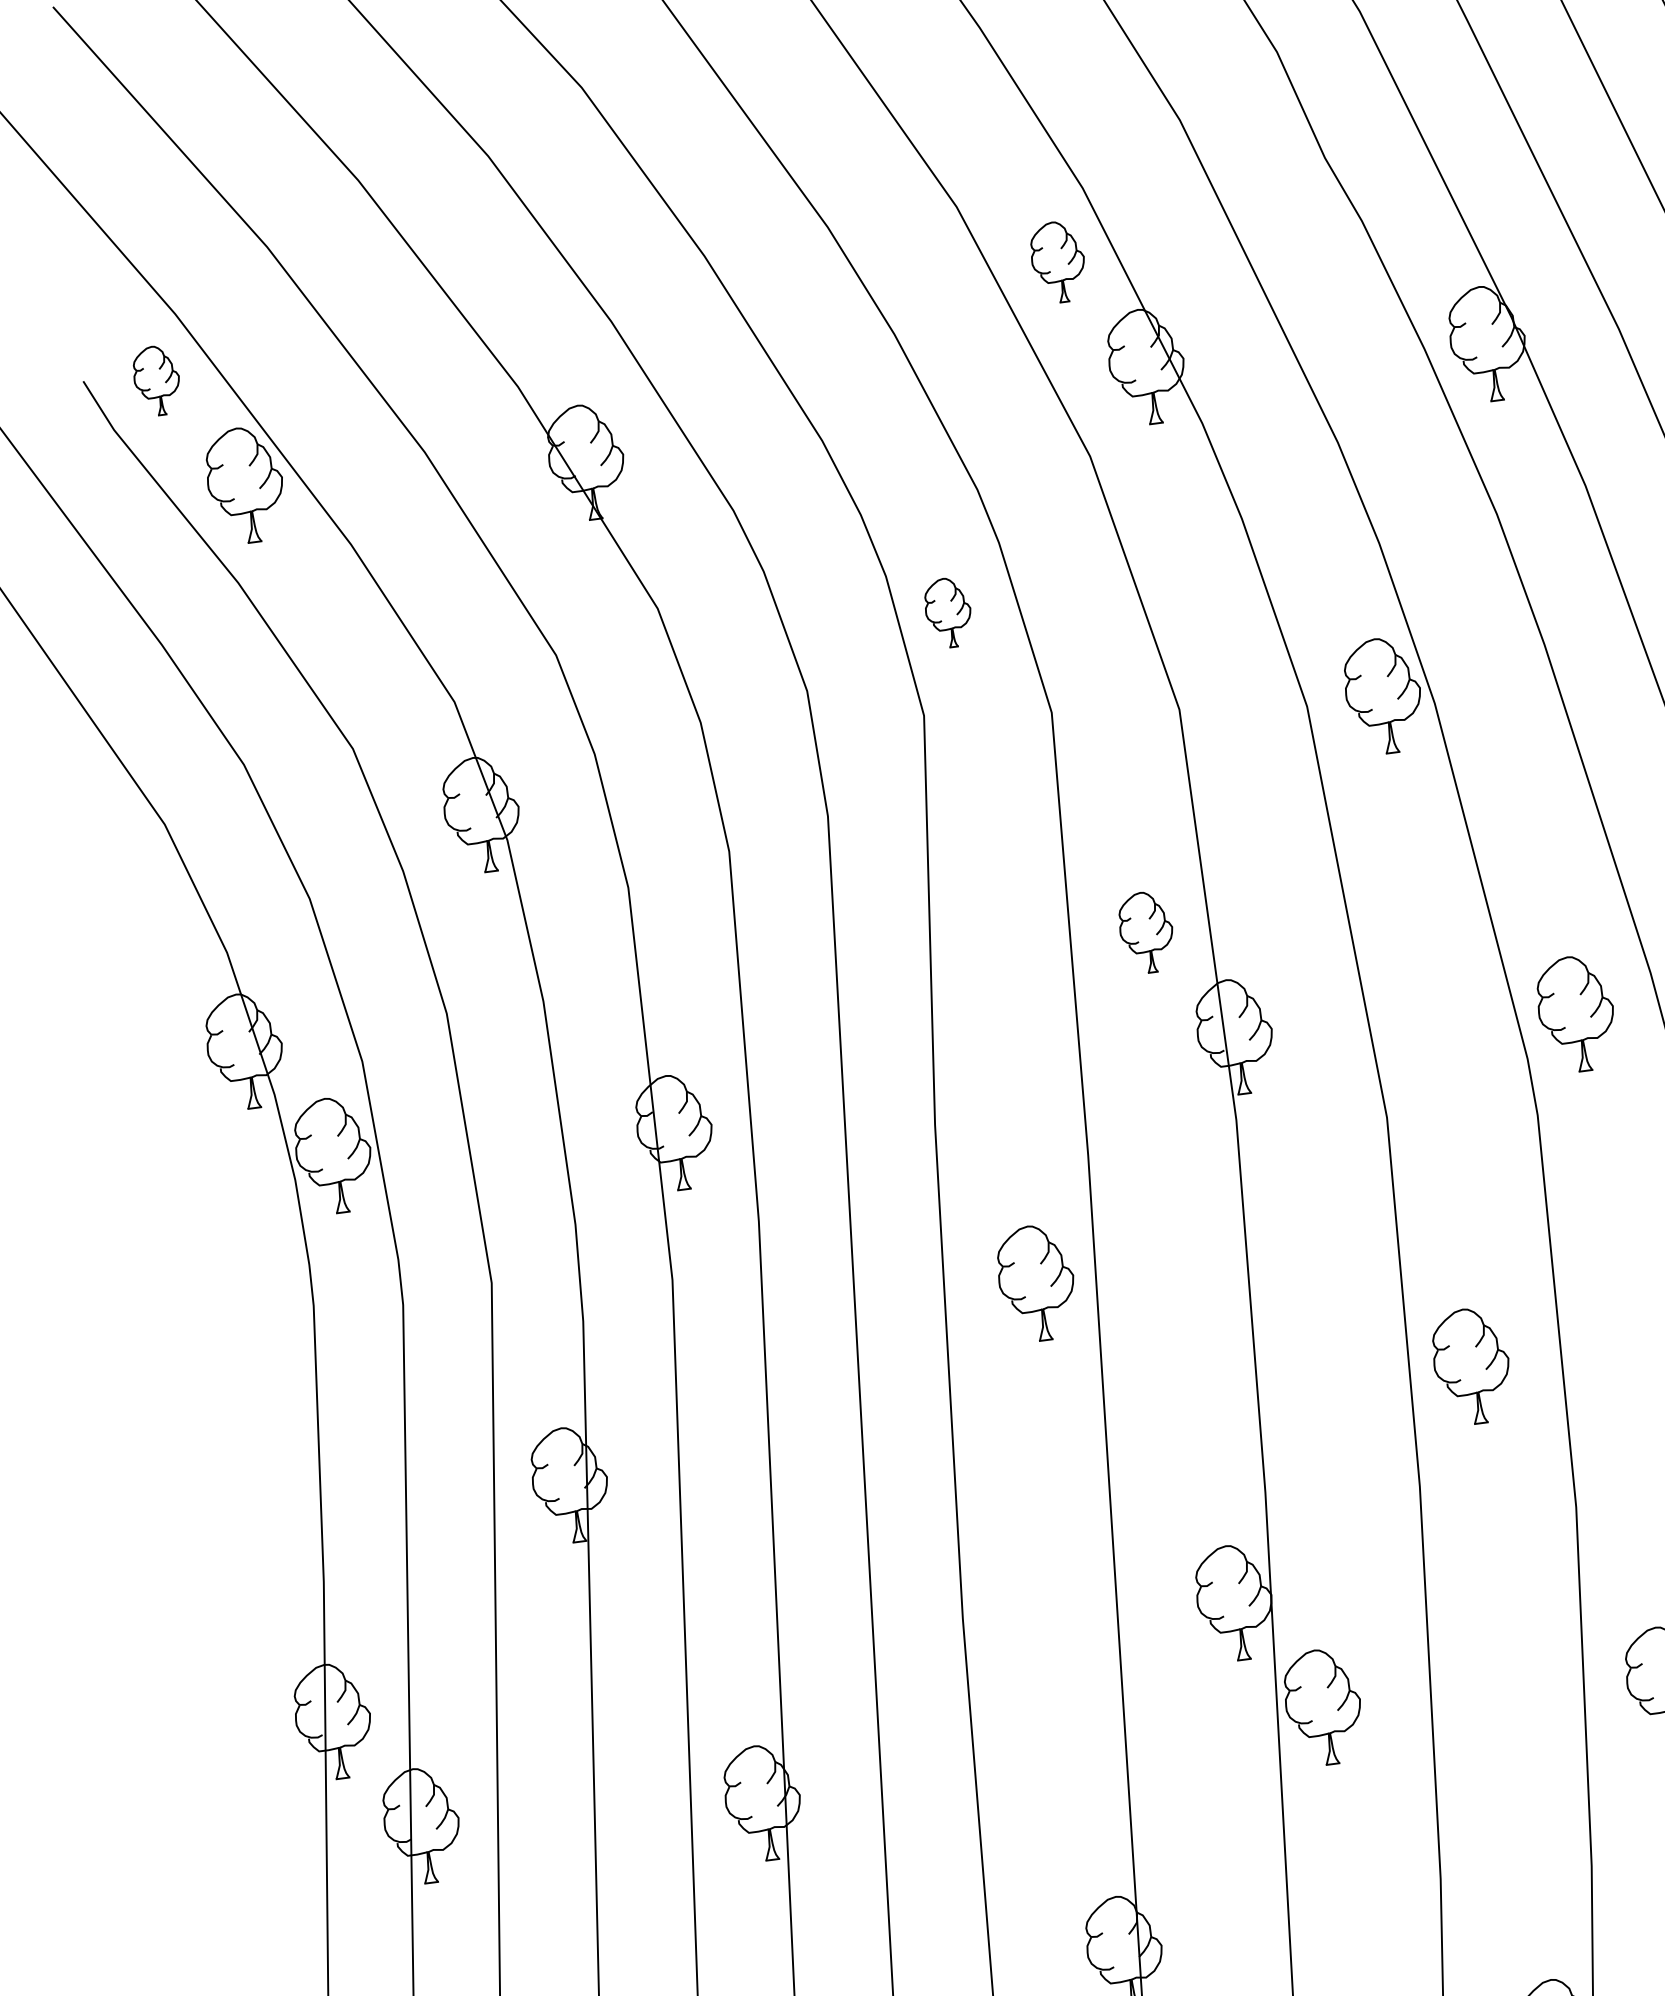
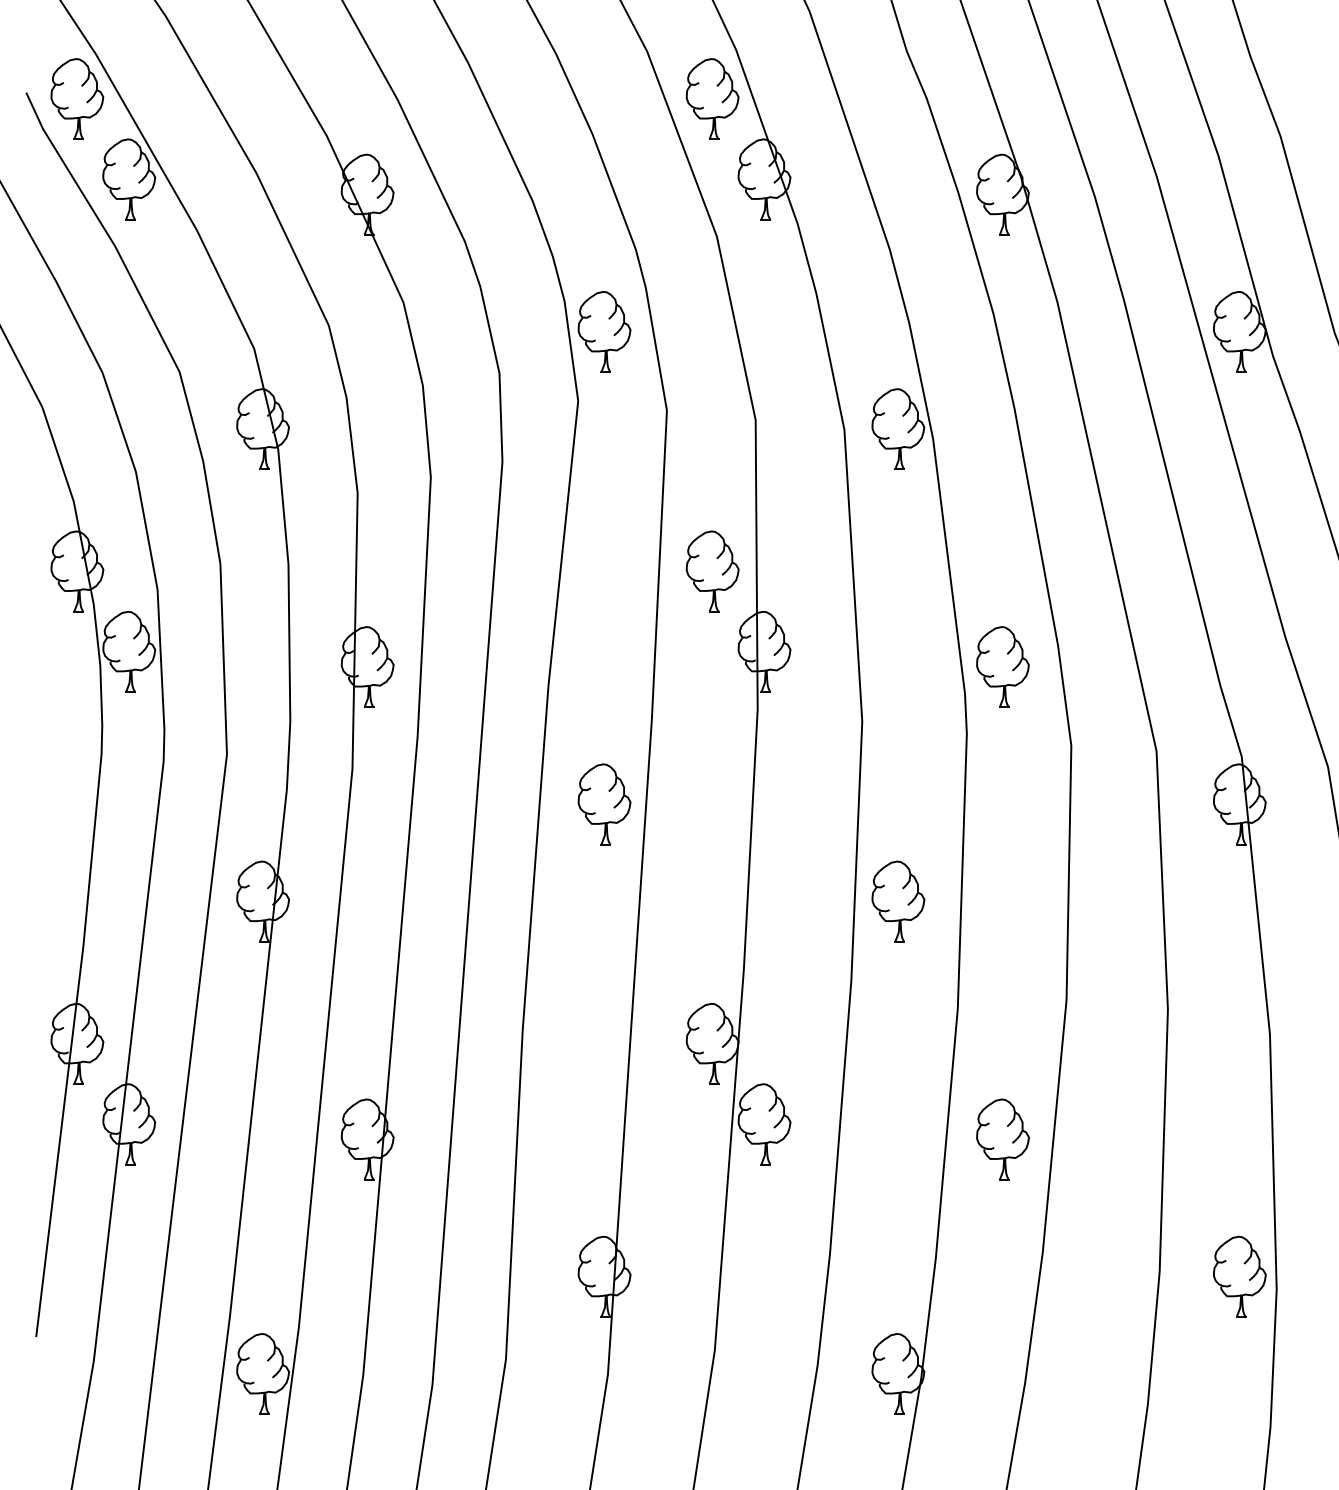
part: (1058, 261) -> (712, 98), size x1.43
part: (157, 379) -> (77, 98), size x1.67
part: (948, 612) -> (604, 331), size x1.67
part: (1146, 932) -> (712, 571), size x1.43

